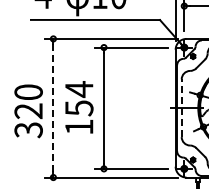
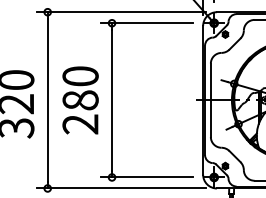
text: (79, 107) -> (80, 99), 154 -> 280
line: (53, 108) -> (47, 100), dashed -> solid
line: (181, 108) -> (210, 100), dashed -> solid

